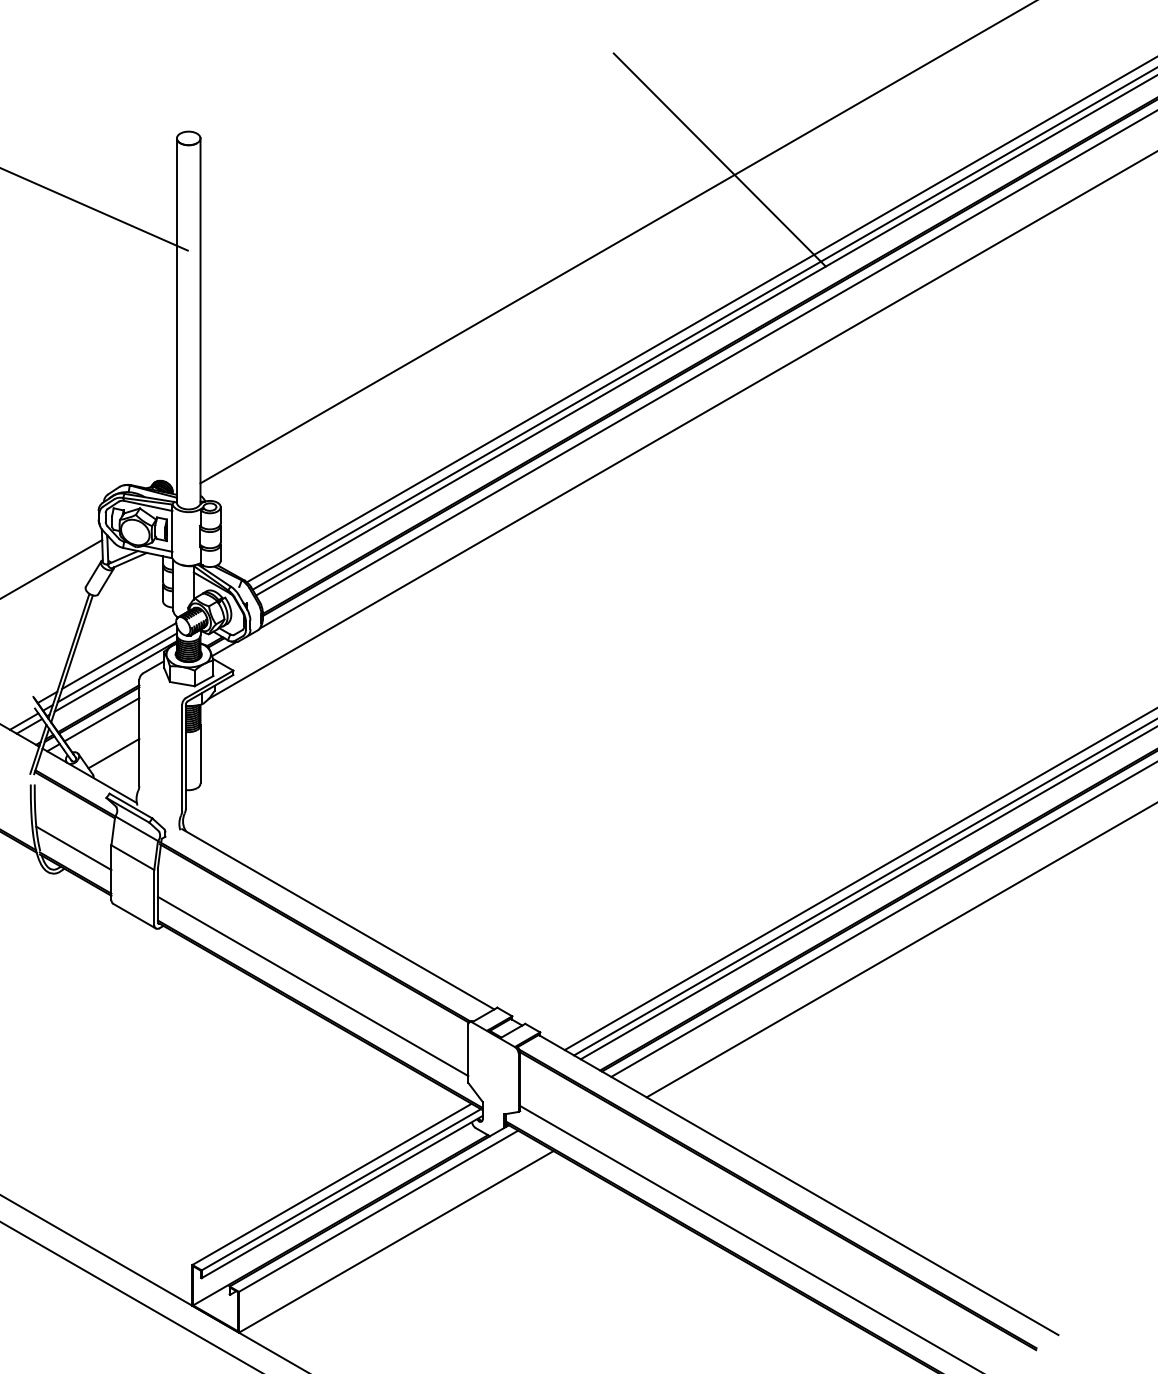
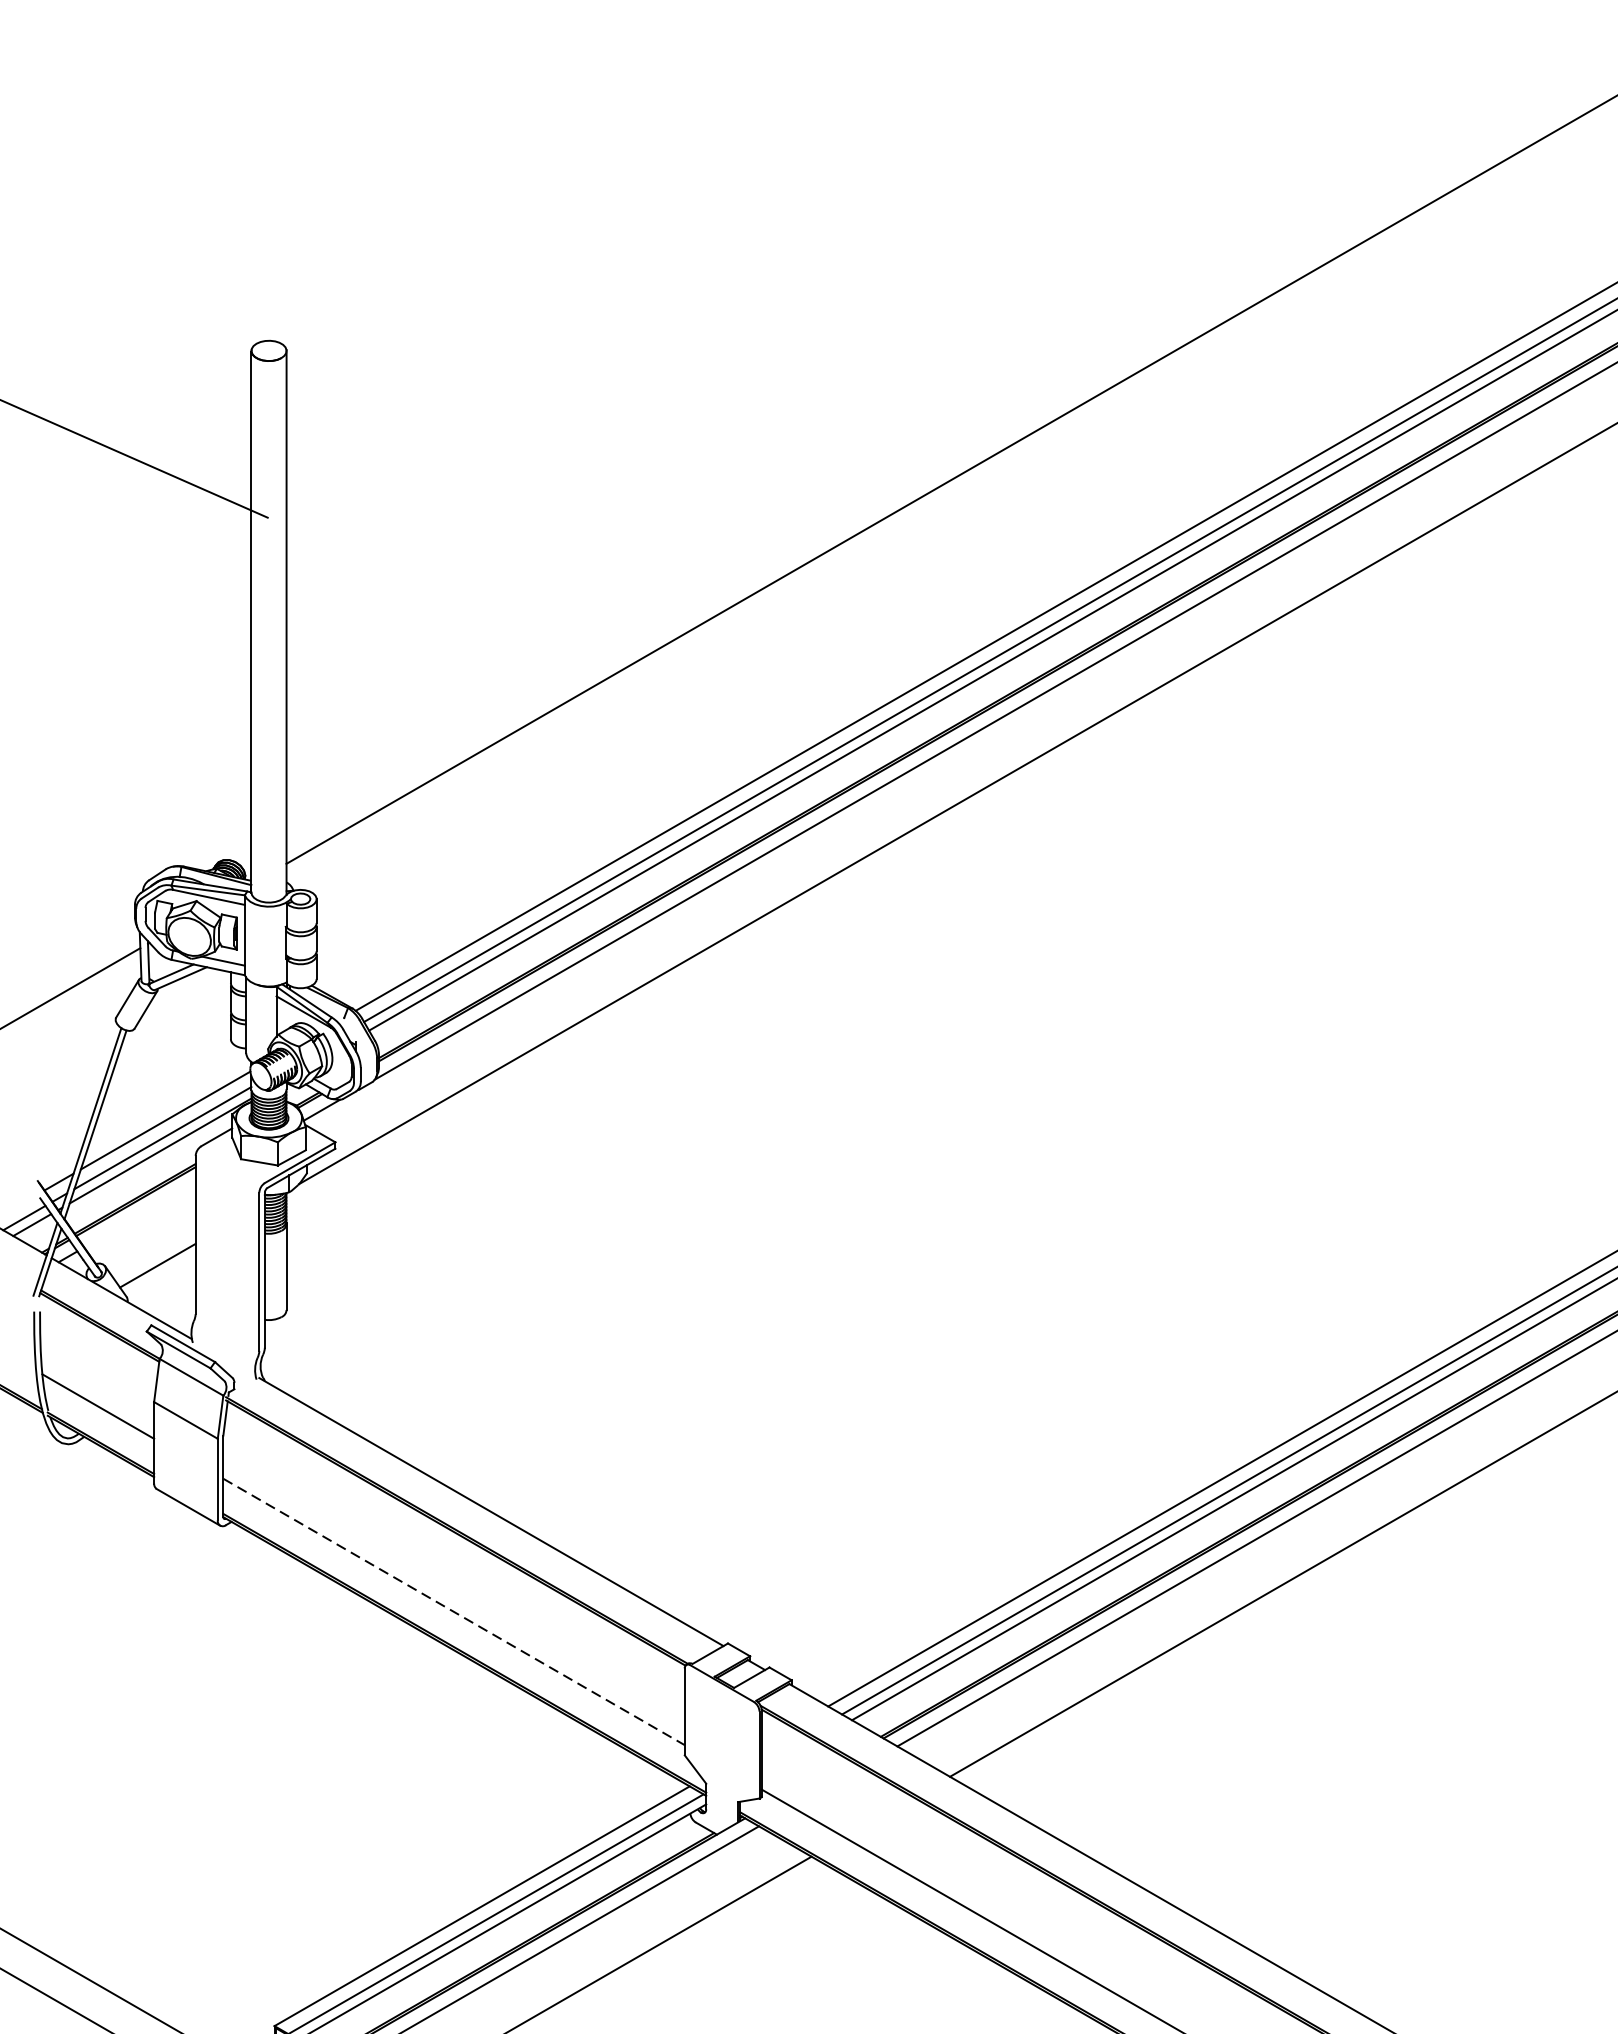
line: (719, 159) -> (1058, 382), removed
line: (101, 719) -> (139, 1214), removed
line: (313, 986) -> (454, 1611), solid -> dashed

